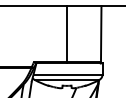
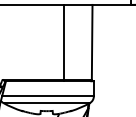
line: (67, 34) -> (64, 42), moved

